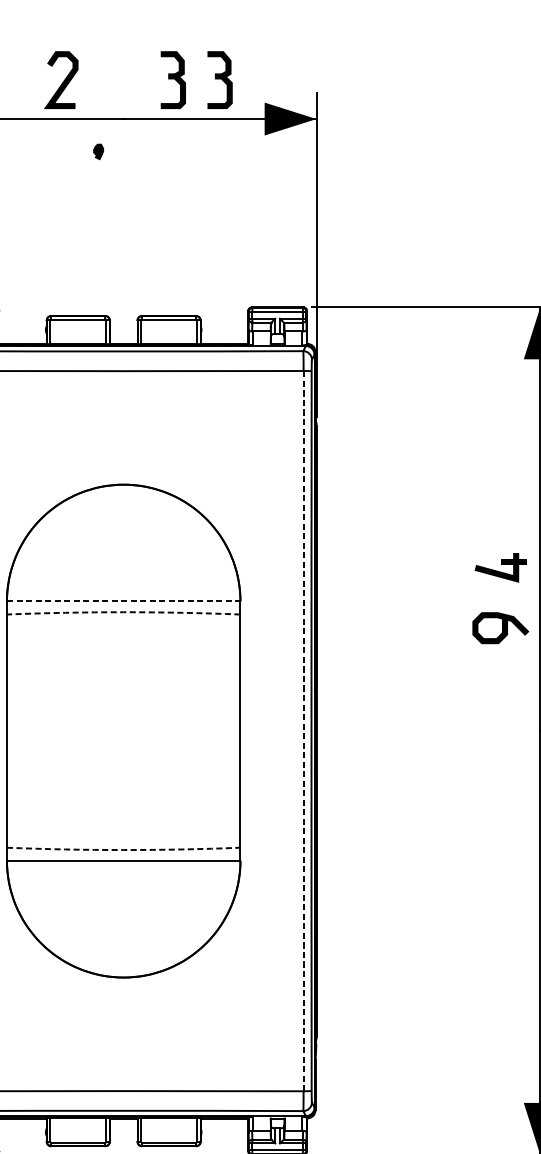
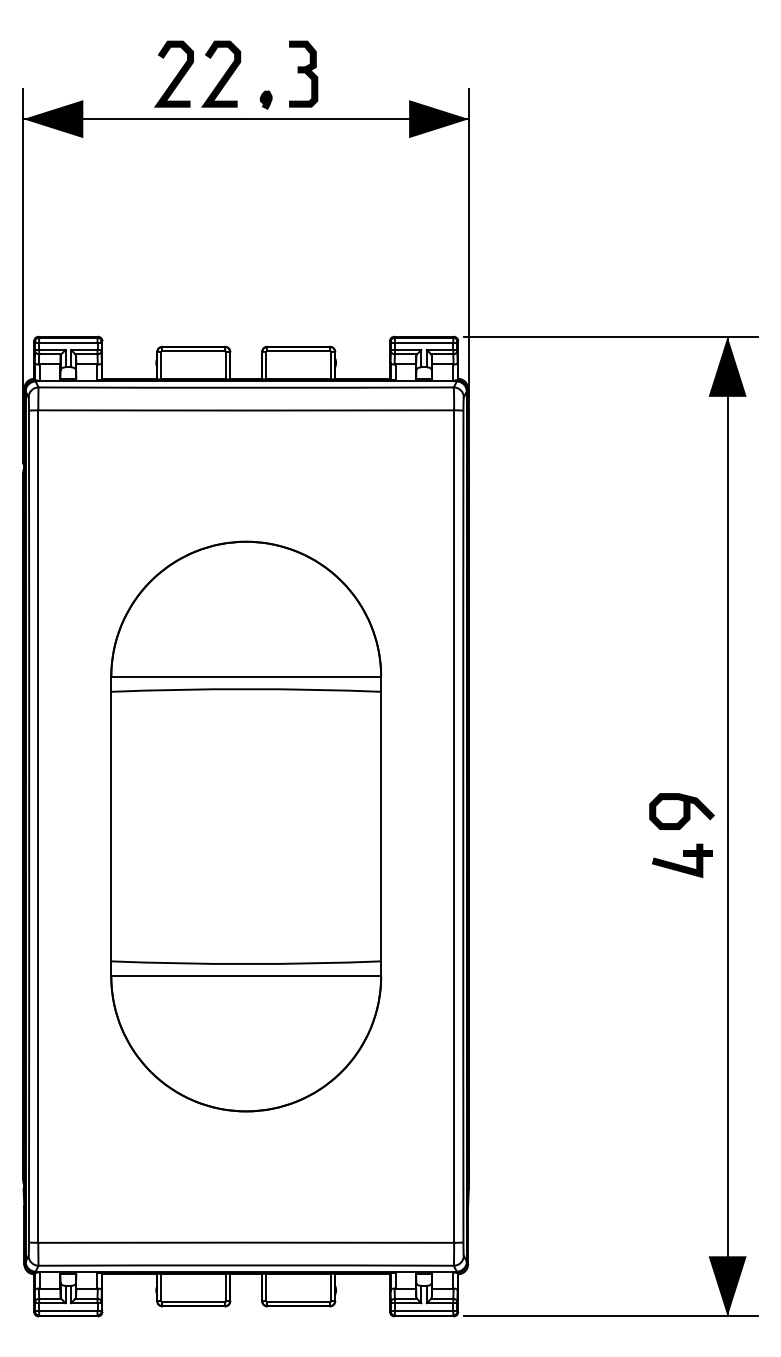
part: (219, 79) -> (357, 73), removed
curve: (104, 81) -> (223, 75), added
part: (97, 151) -> (265, 99), moved
part: (501, 567) -> (682, 860), moved
line: (123, 601) -> (246, 676), dashed -> solid
arc: (123, 612) -> (246, 689), dashed -> solid
curve: (502, 628) -> (683, 811), moved
line: (303, 731) -> (454, 826), dashed -> solid
arc: (123, 850) -> (246, 964), dashed -> solid

